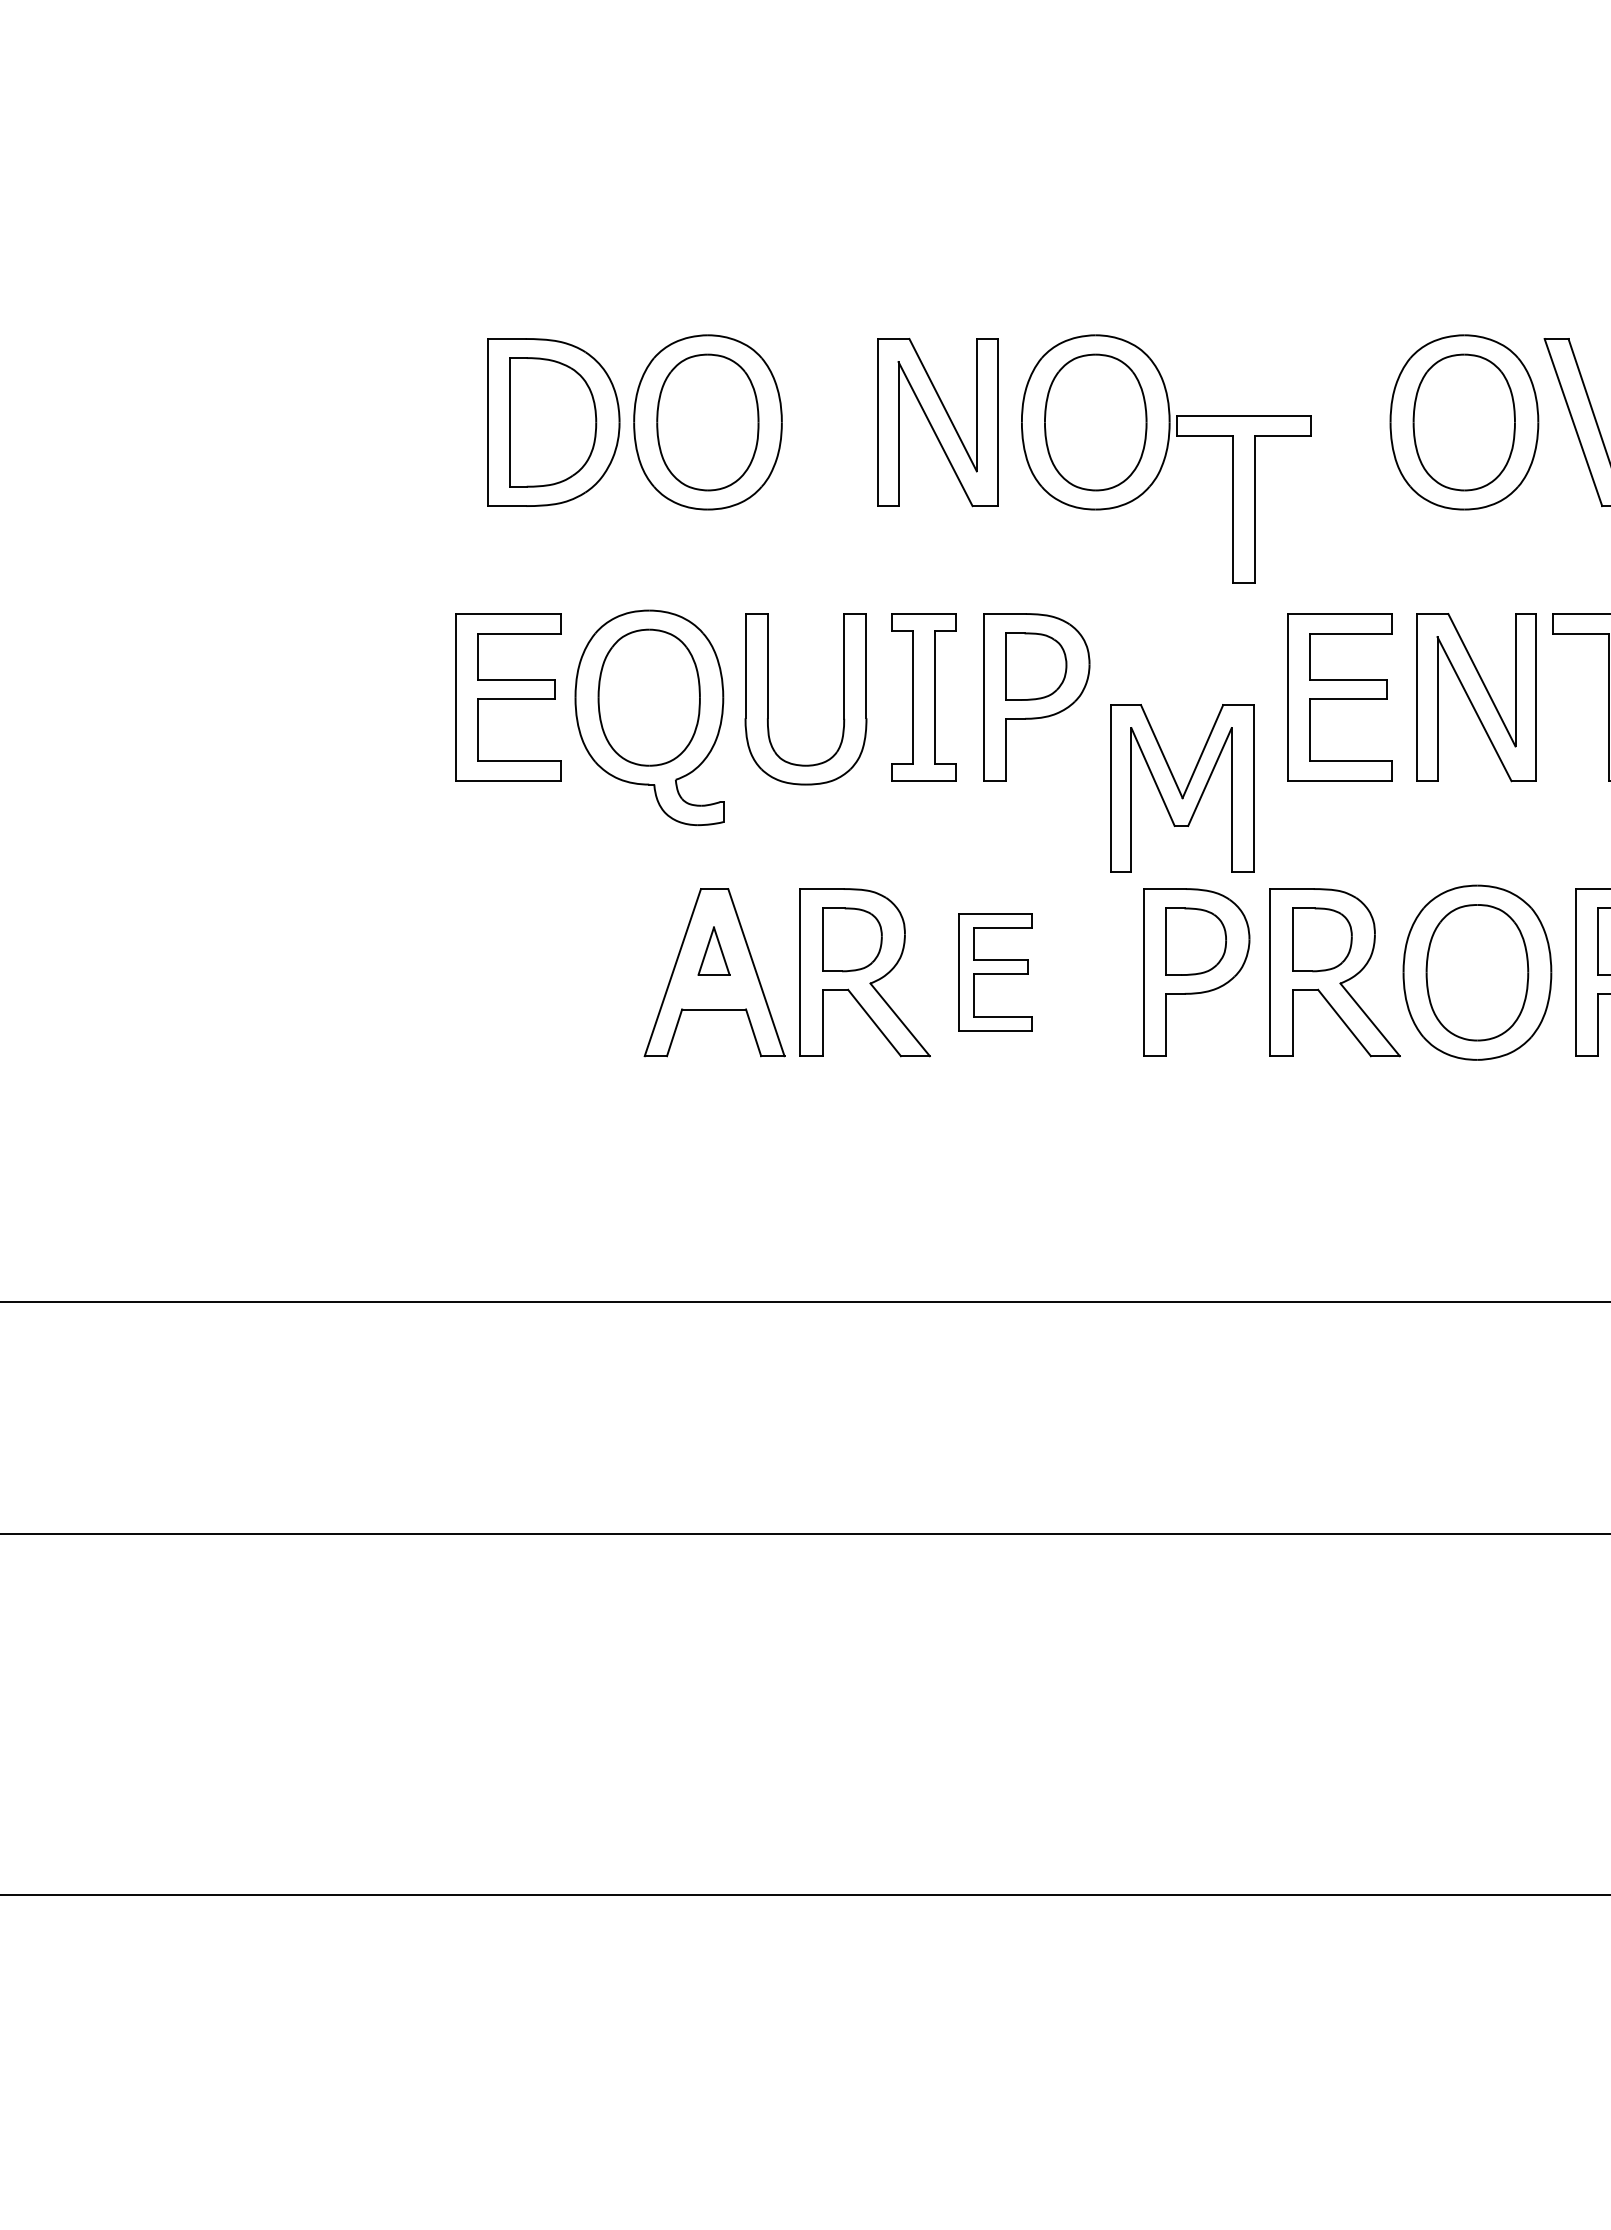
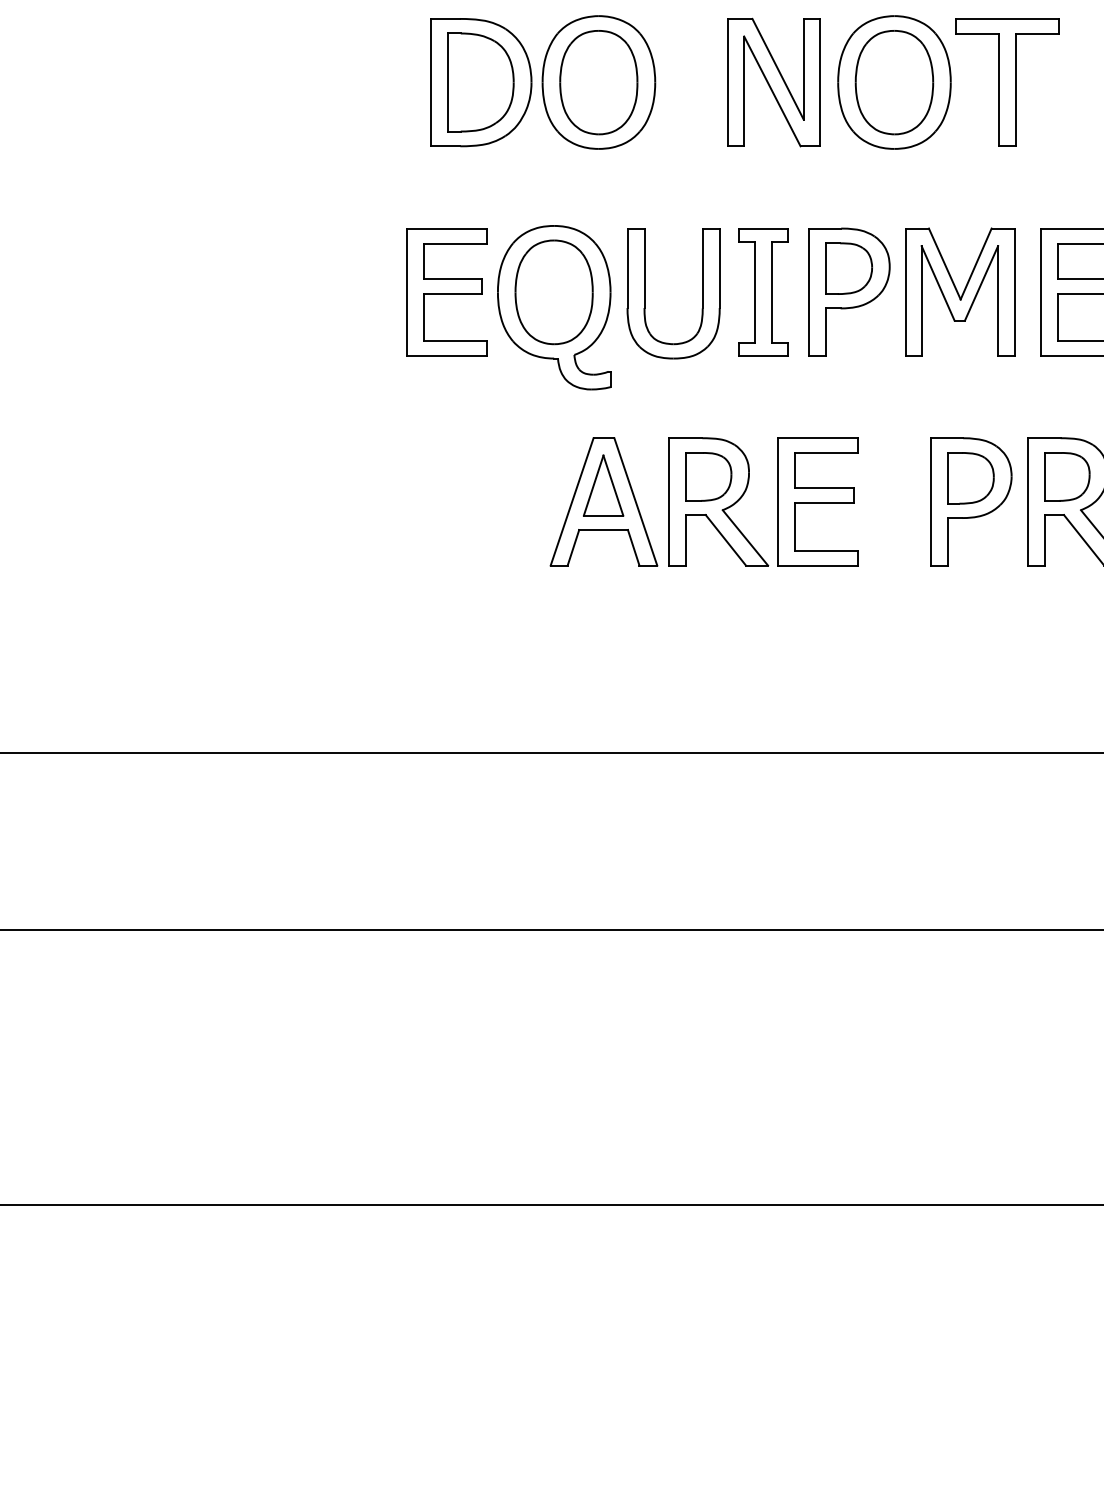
part: (1243, 499) -> (1007, 82), moved
part: (1182, 788) -> (960, 292), moved
part: (713, 950) -> (603, 485), size x1.67
part: (995, 972) -> (818, 501), size x1.43

